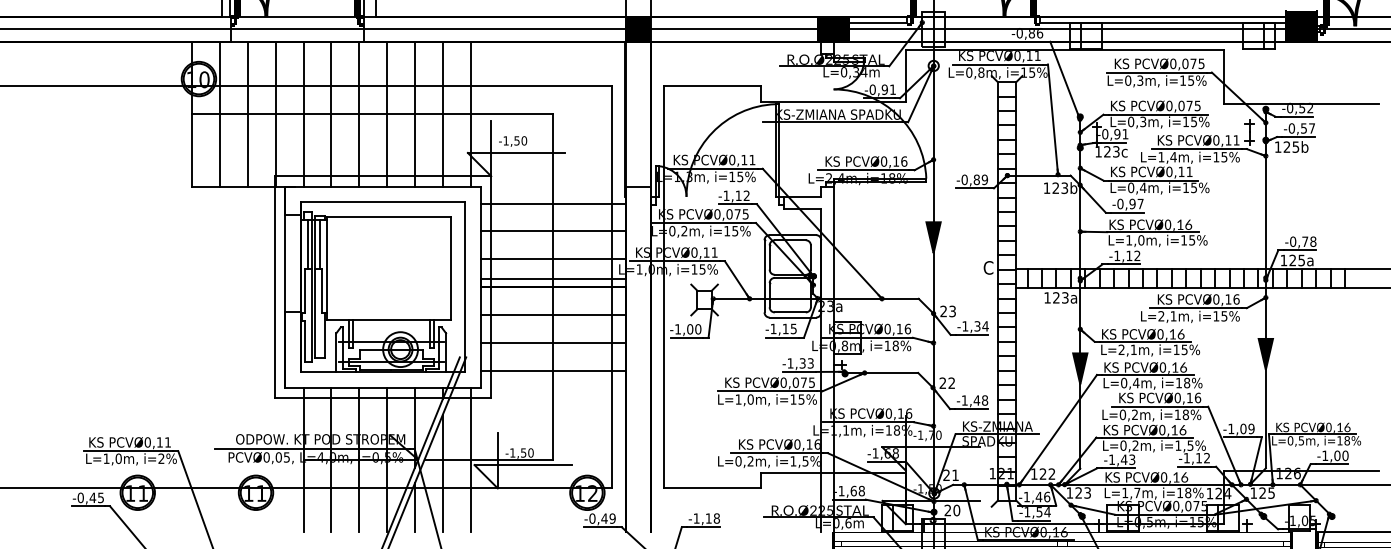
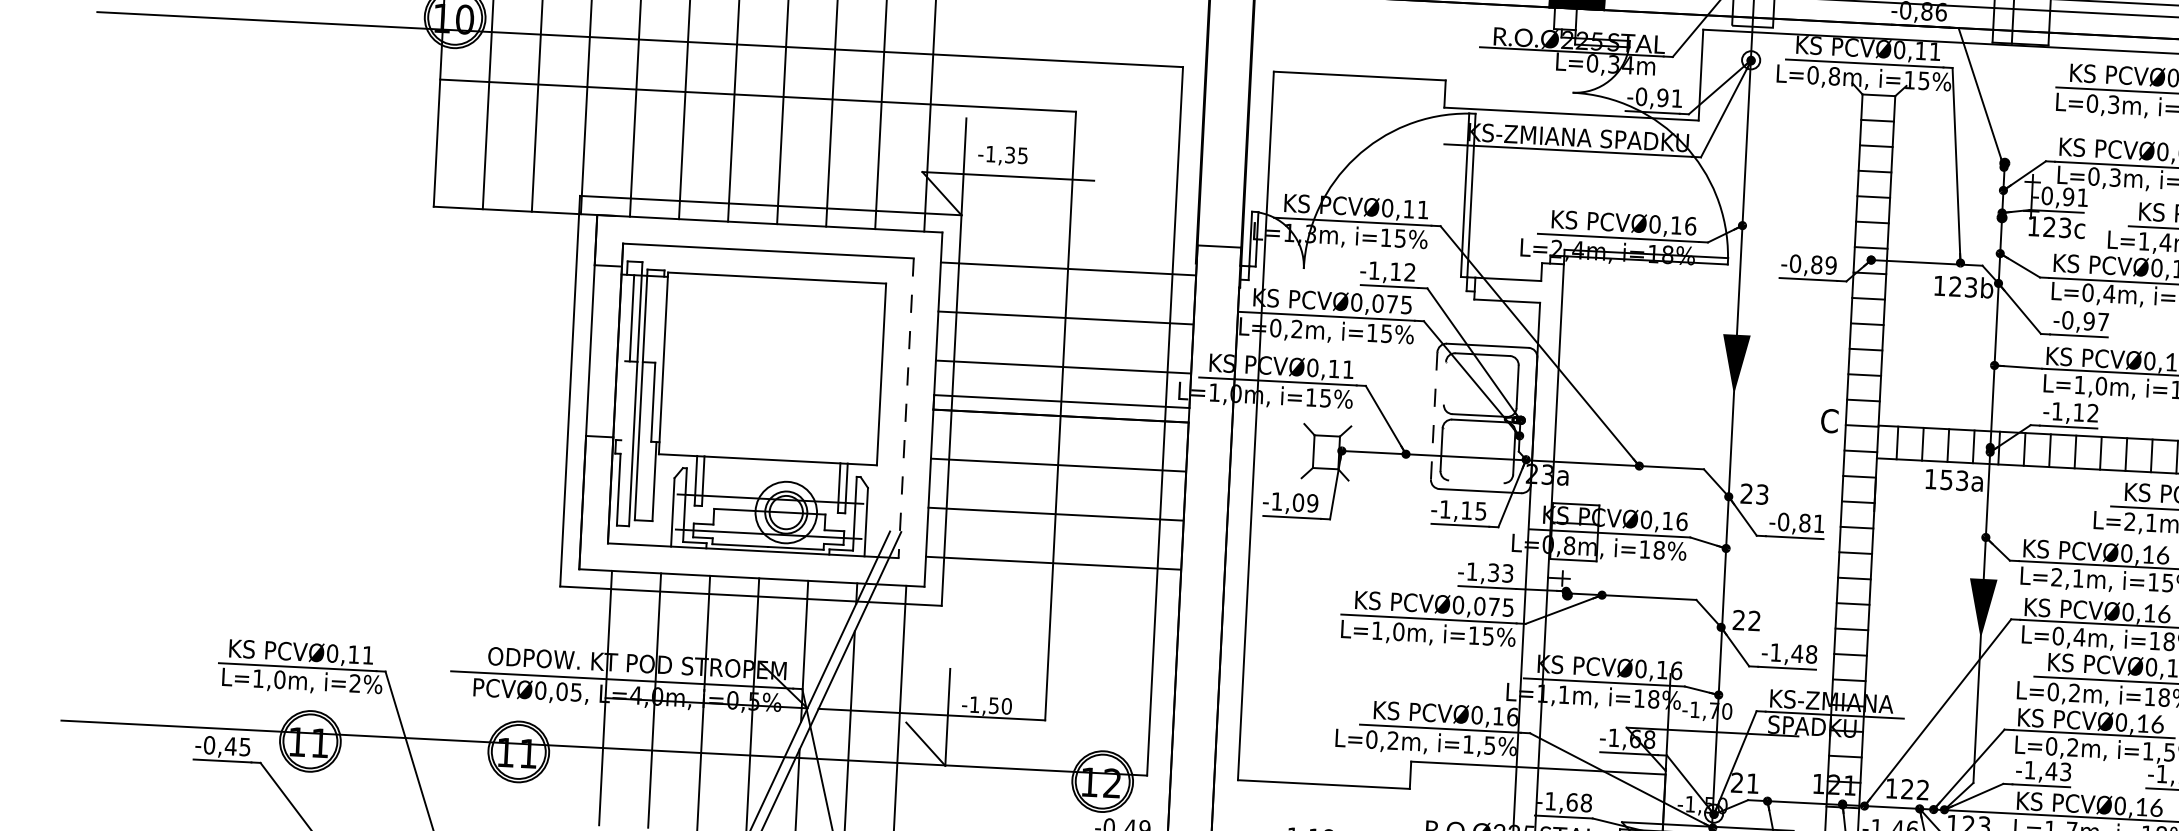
text: (520, 140) -> (1016, 154), -1,50 -> -1,35
line: (319, 243) -> (652, 318), removed
line: (769, 257) -> (1444, 383), removed
line: (764, 276) -> (1434, 416), solid -> dashed
line: (465, 287) -> (906, 408), solid -> dashed
line: (305, 290) -> (624, 399), removed
text: (1056, 297) -> (1946, 479), 123a -> 153a
line: (789, 312) -> (1474, 481), removed
text: (975, 326) -> (1801, 523), -1,34 -> -0,81
text: (698, 329) -> (1313, 503), -1,00 -> -1,09
line: (522, 465) -> (990, 727), removed

